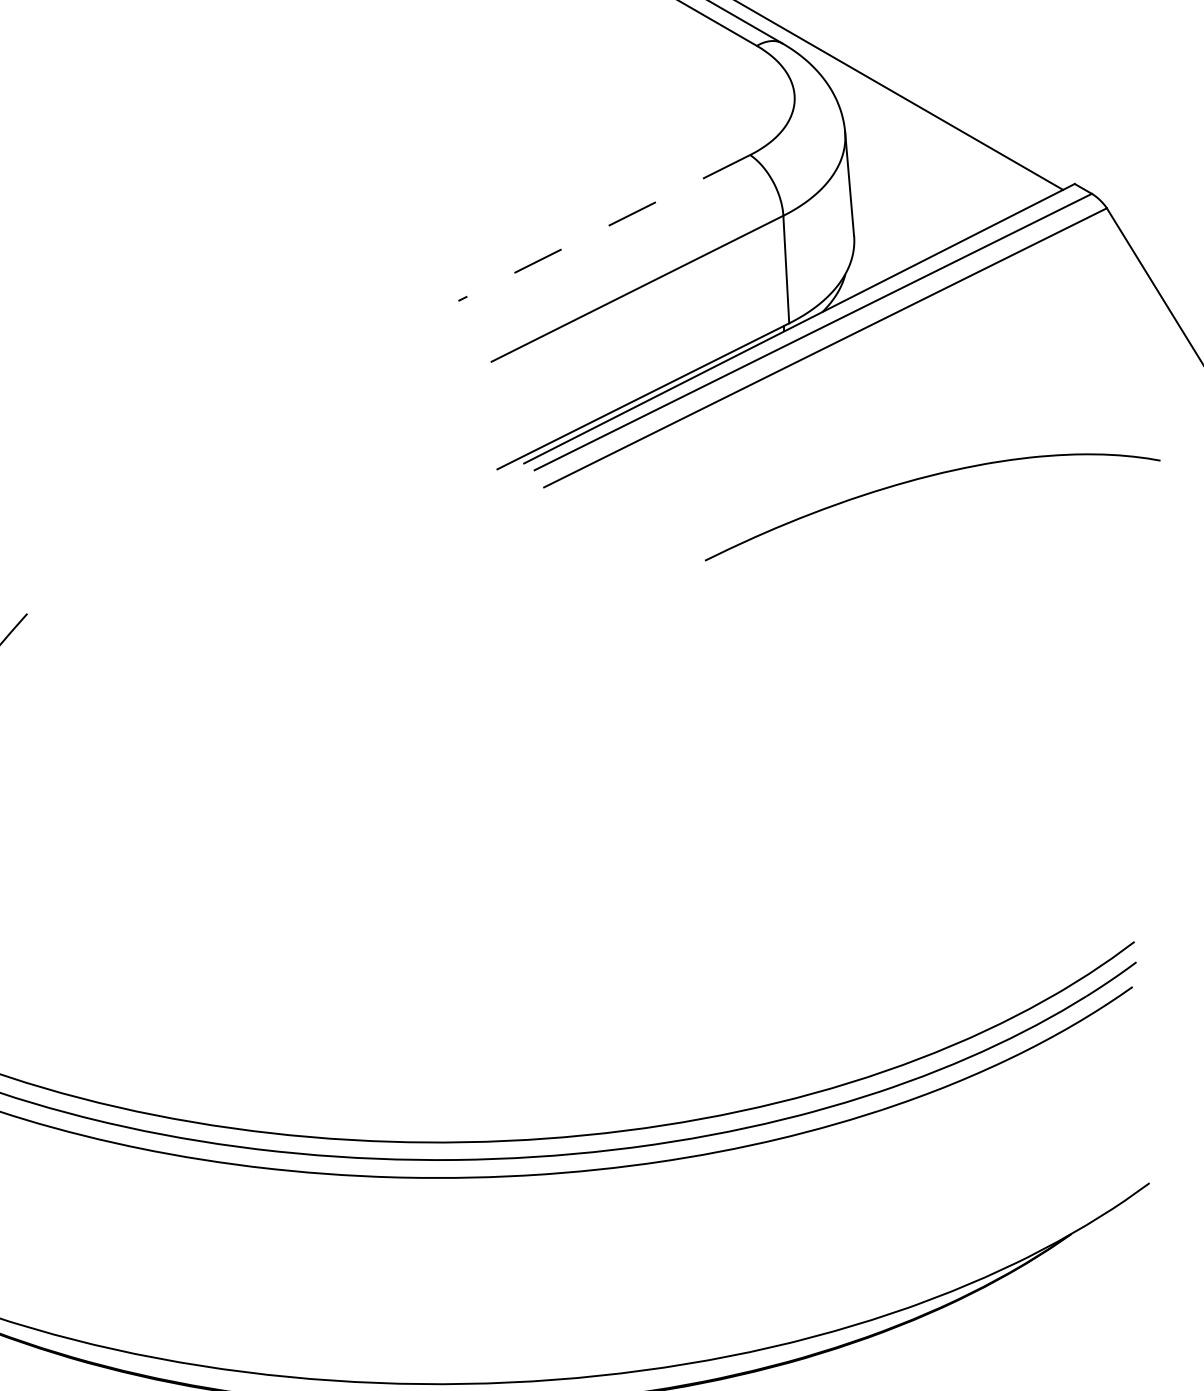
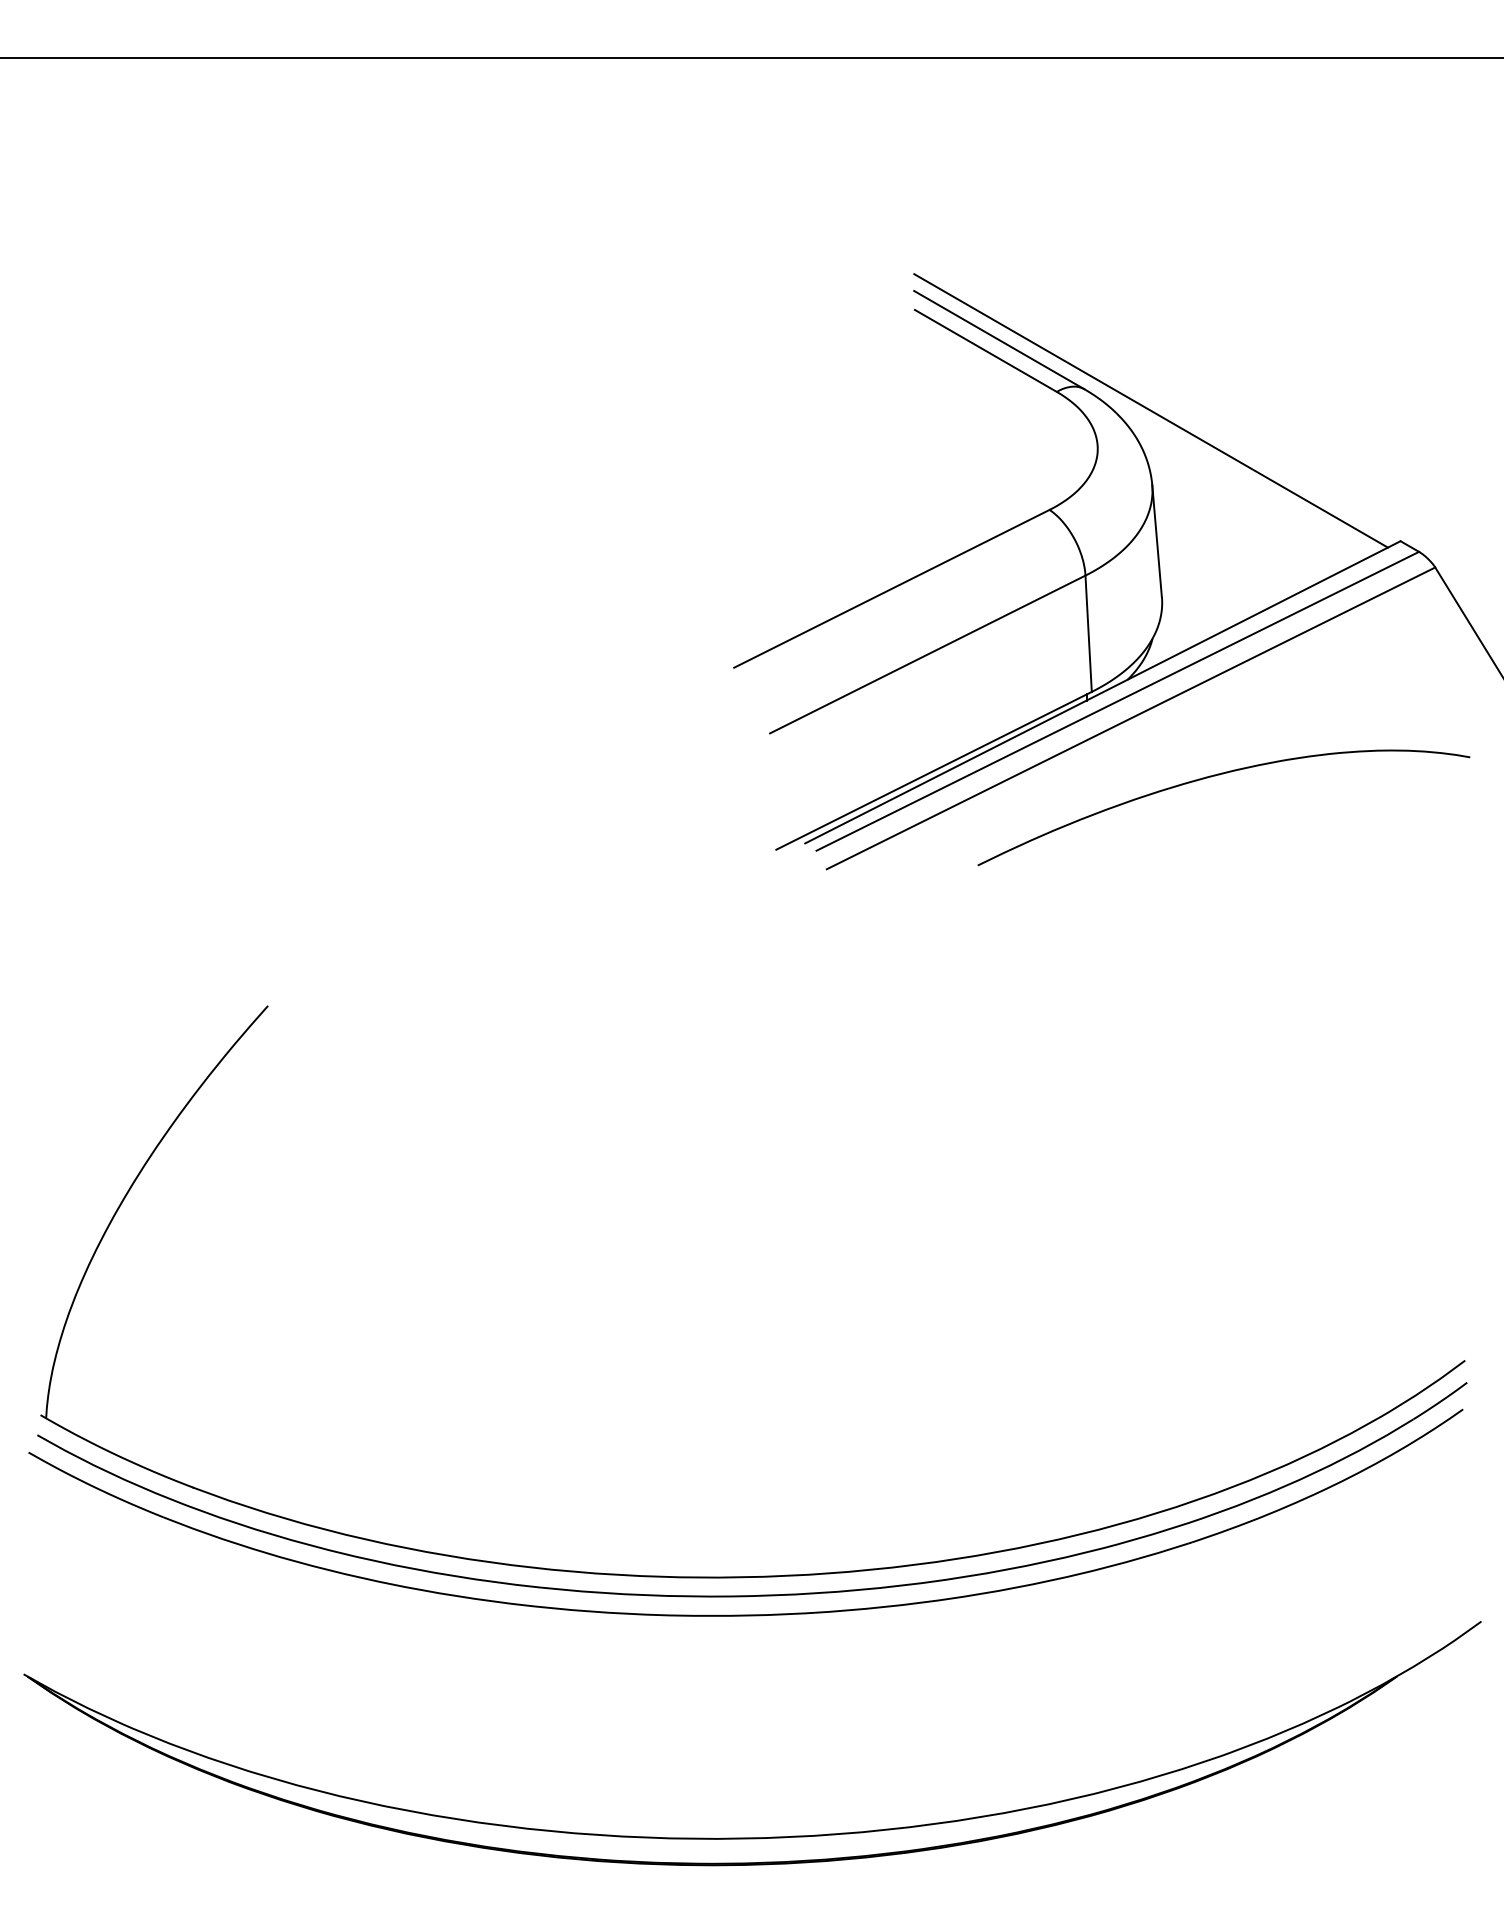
line: (603, 228) -> (891, 589), dashed -> solid
curve: (924, 478) -> (1215, 776), moved

